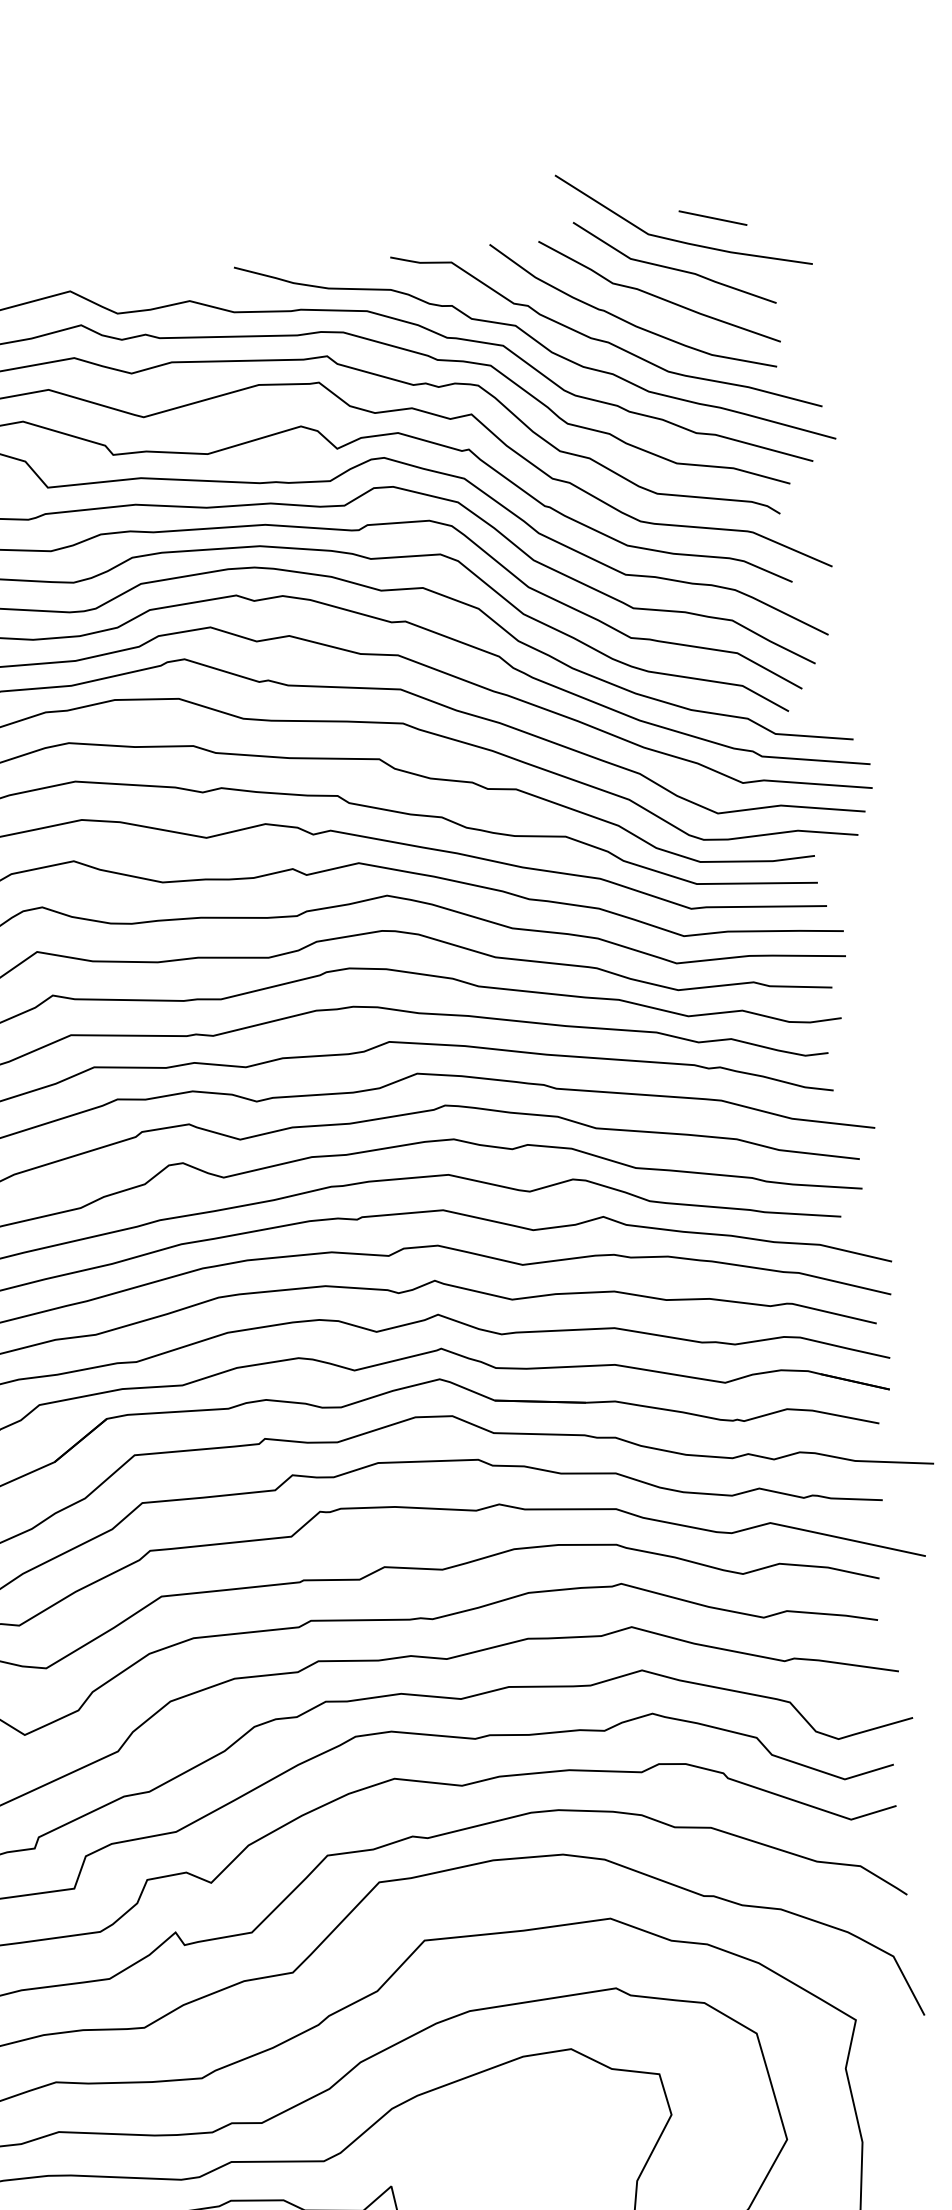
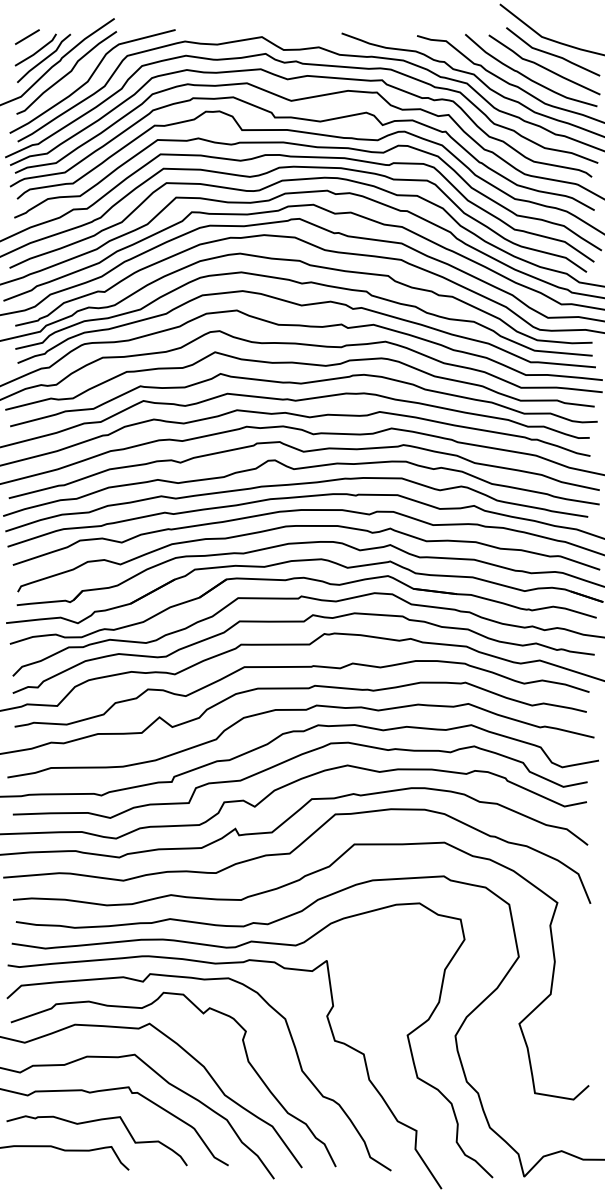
line: (712, 216) -> (573, 31), removed

